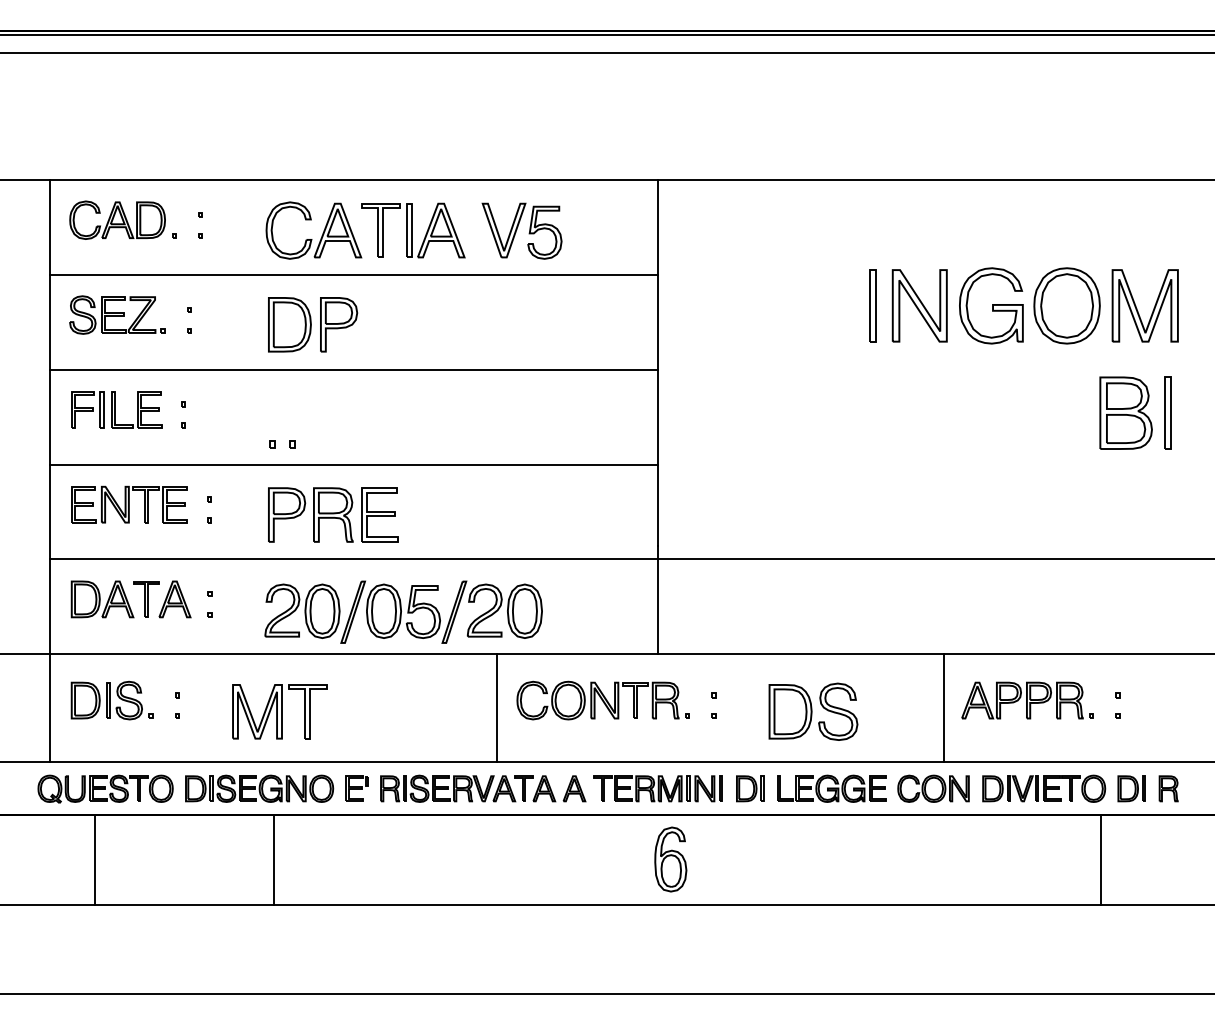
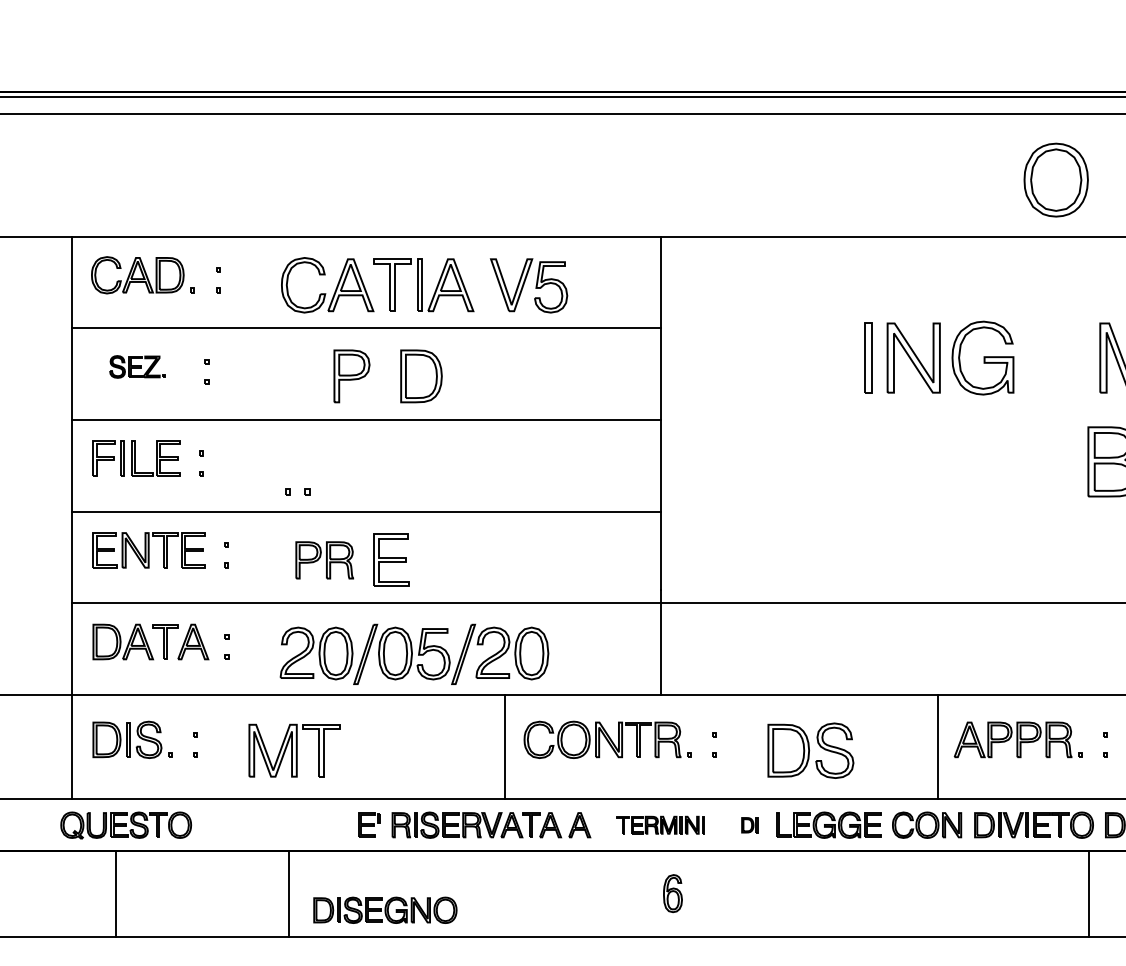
part: (1066, 305) -> (1055, 179), moved
part: (117, 314) -> (137, 366), size x0.6
part: (289, 324) -> (421, 376), moved
part: (310, 514) -> (324, 559), size x0.7
part: (259, 788) -> (385, 910), moved
part: (657, 788) -> (660, 824), size x0.7
part: (750, 788) -> (749, 824), size x0.6
part: (670, 859) -> (672, 893), size x0.6

